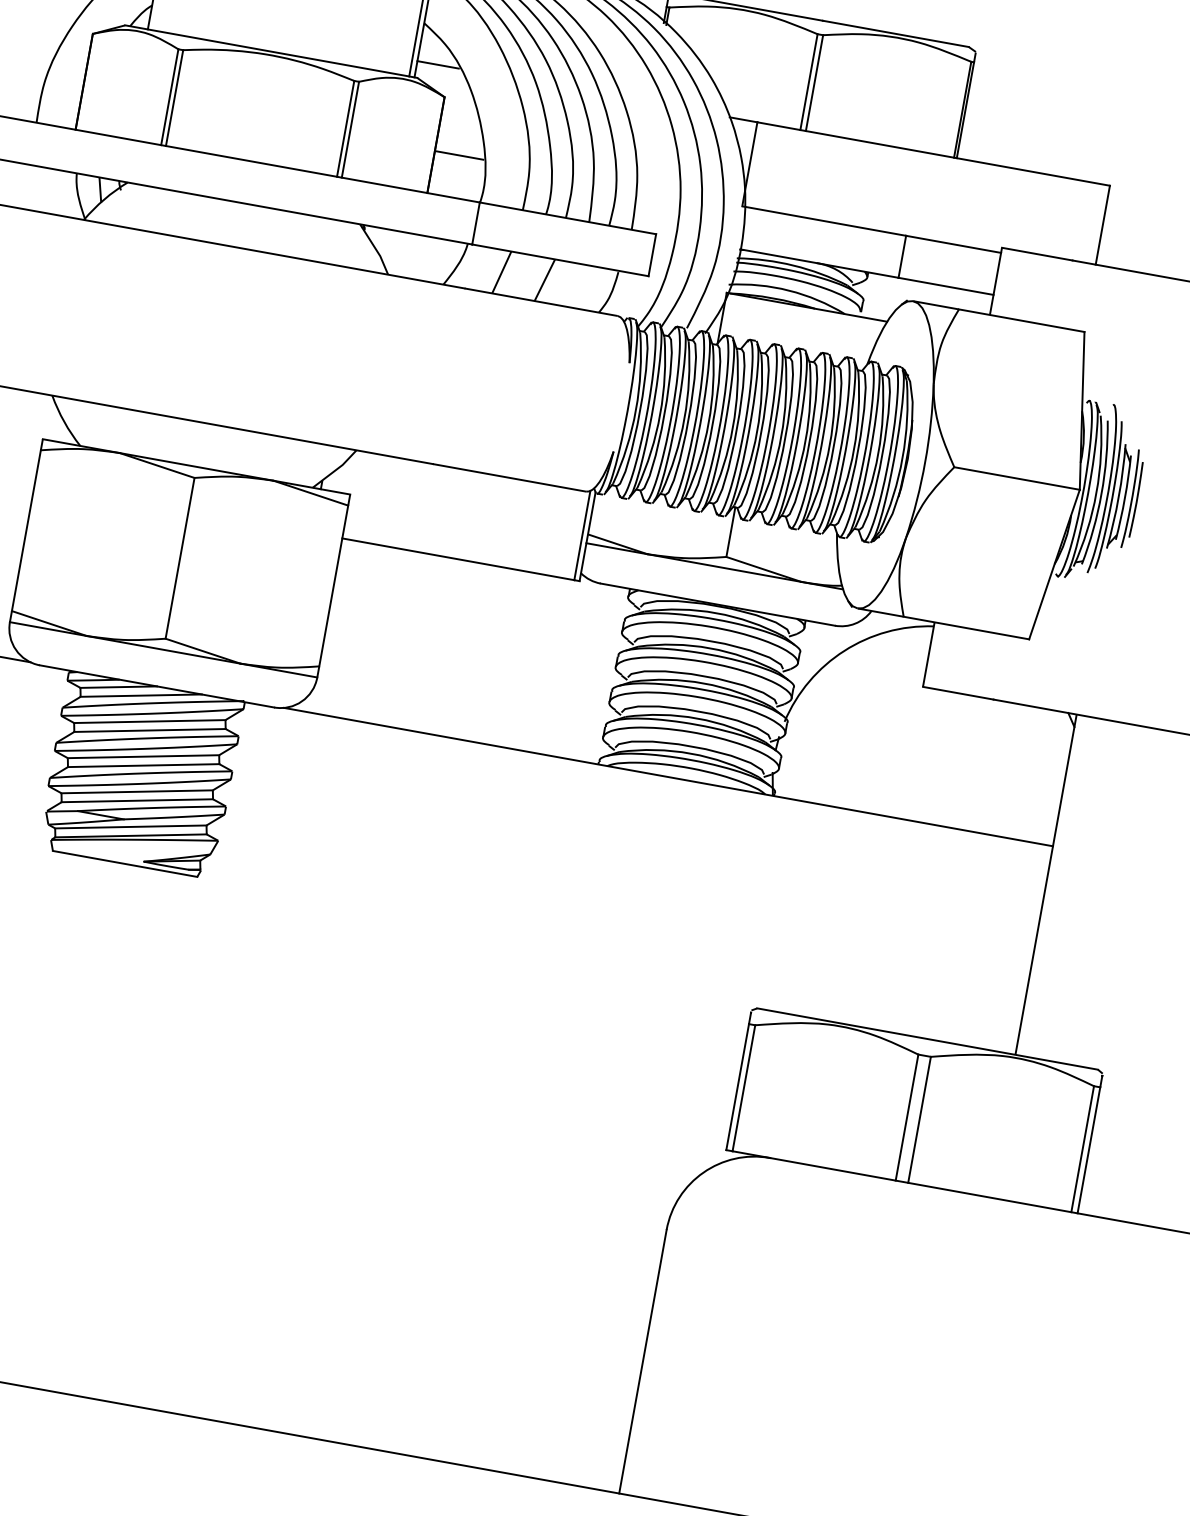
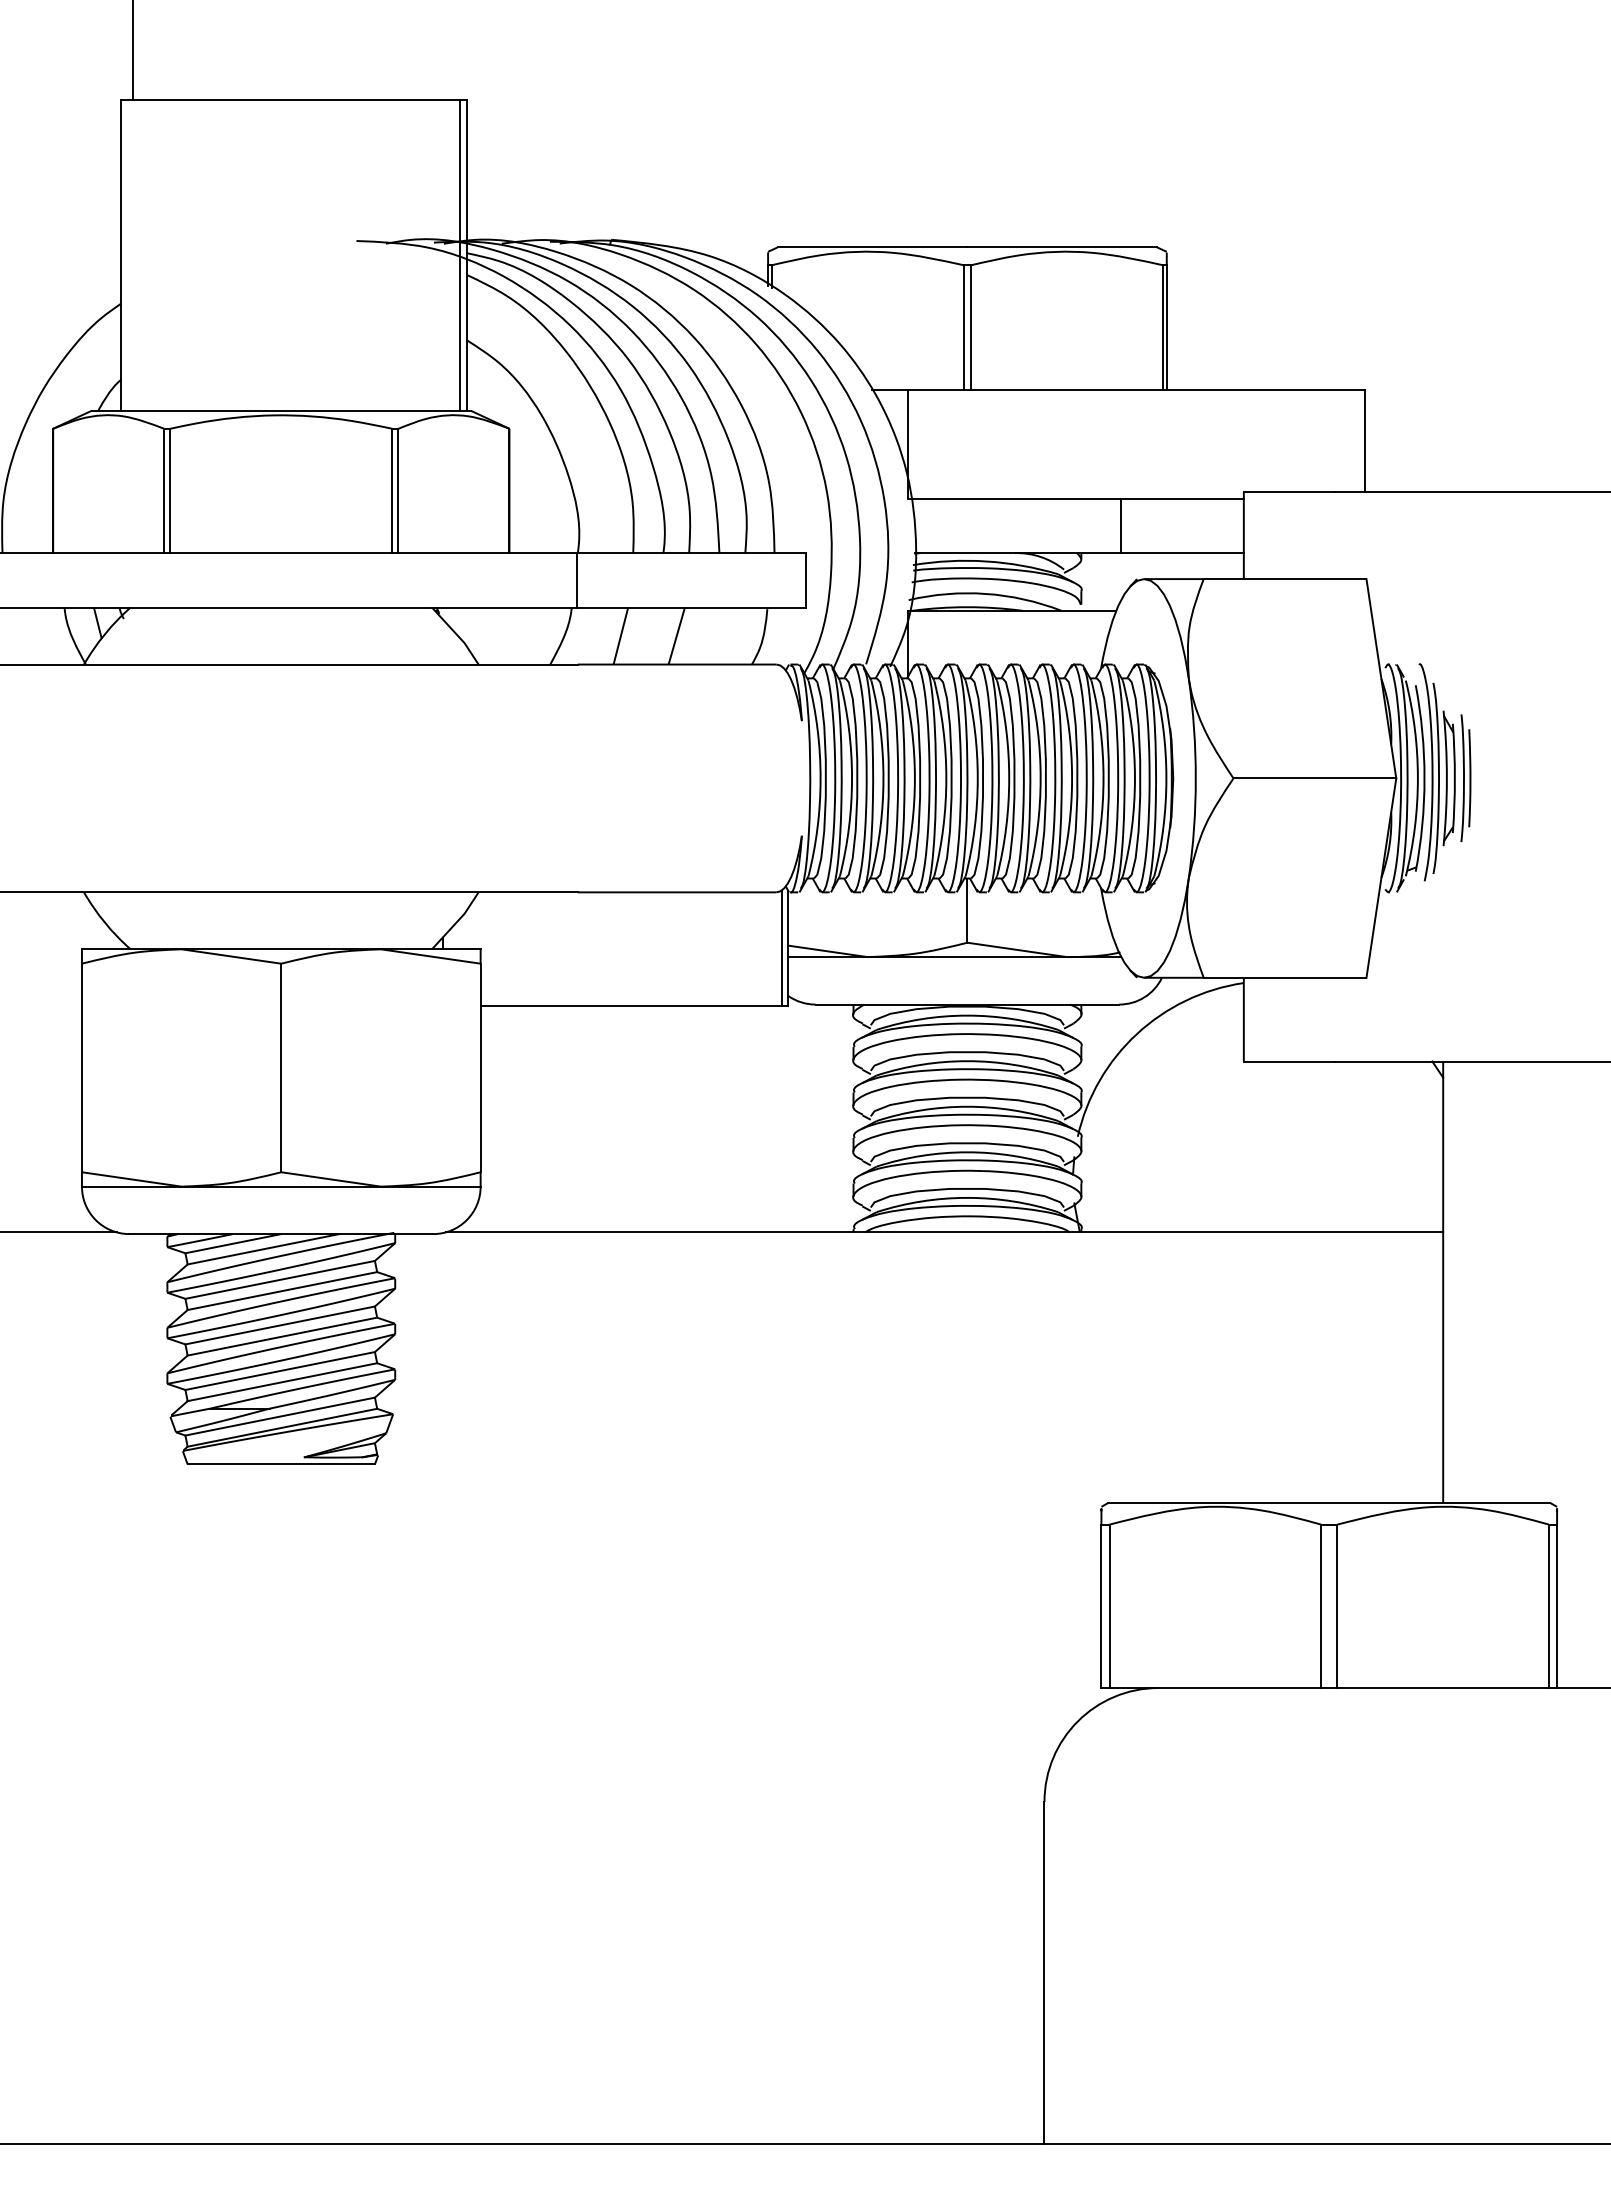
line: (437, 64) -> (493, 389), removed
line: (458, 155) -> (540, 498), removed

